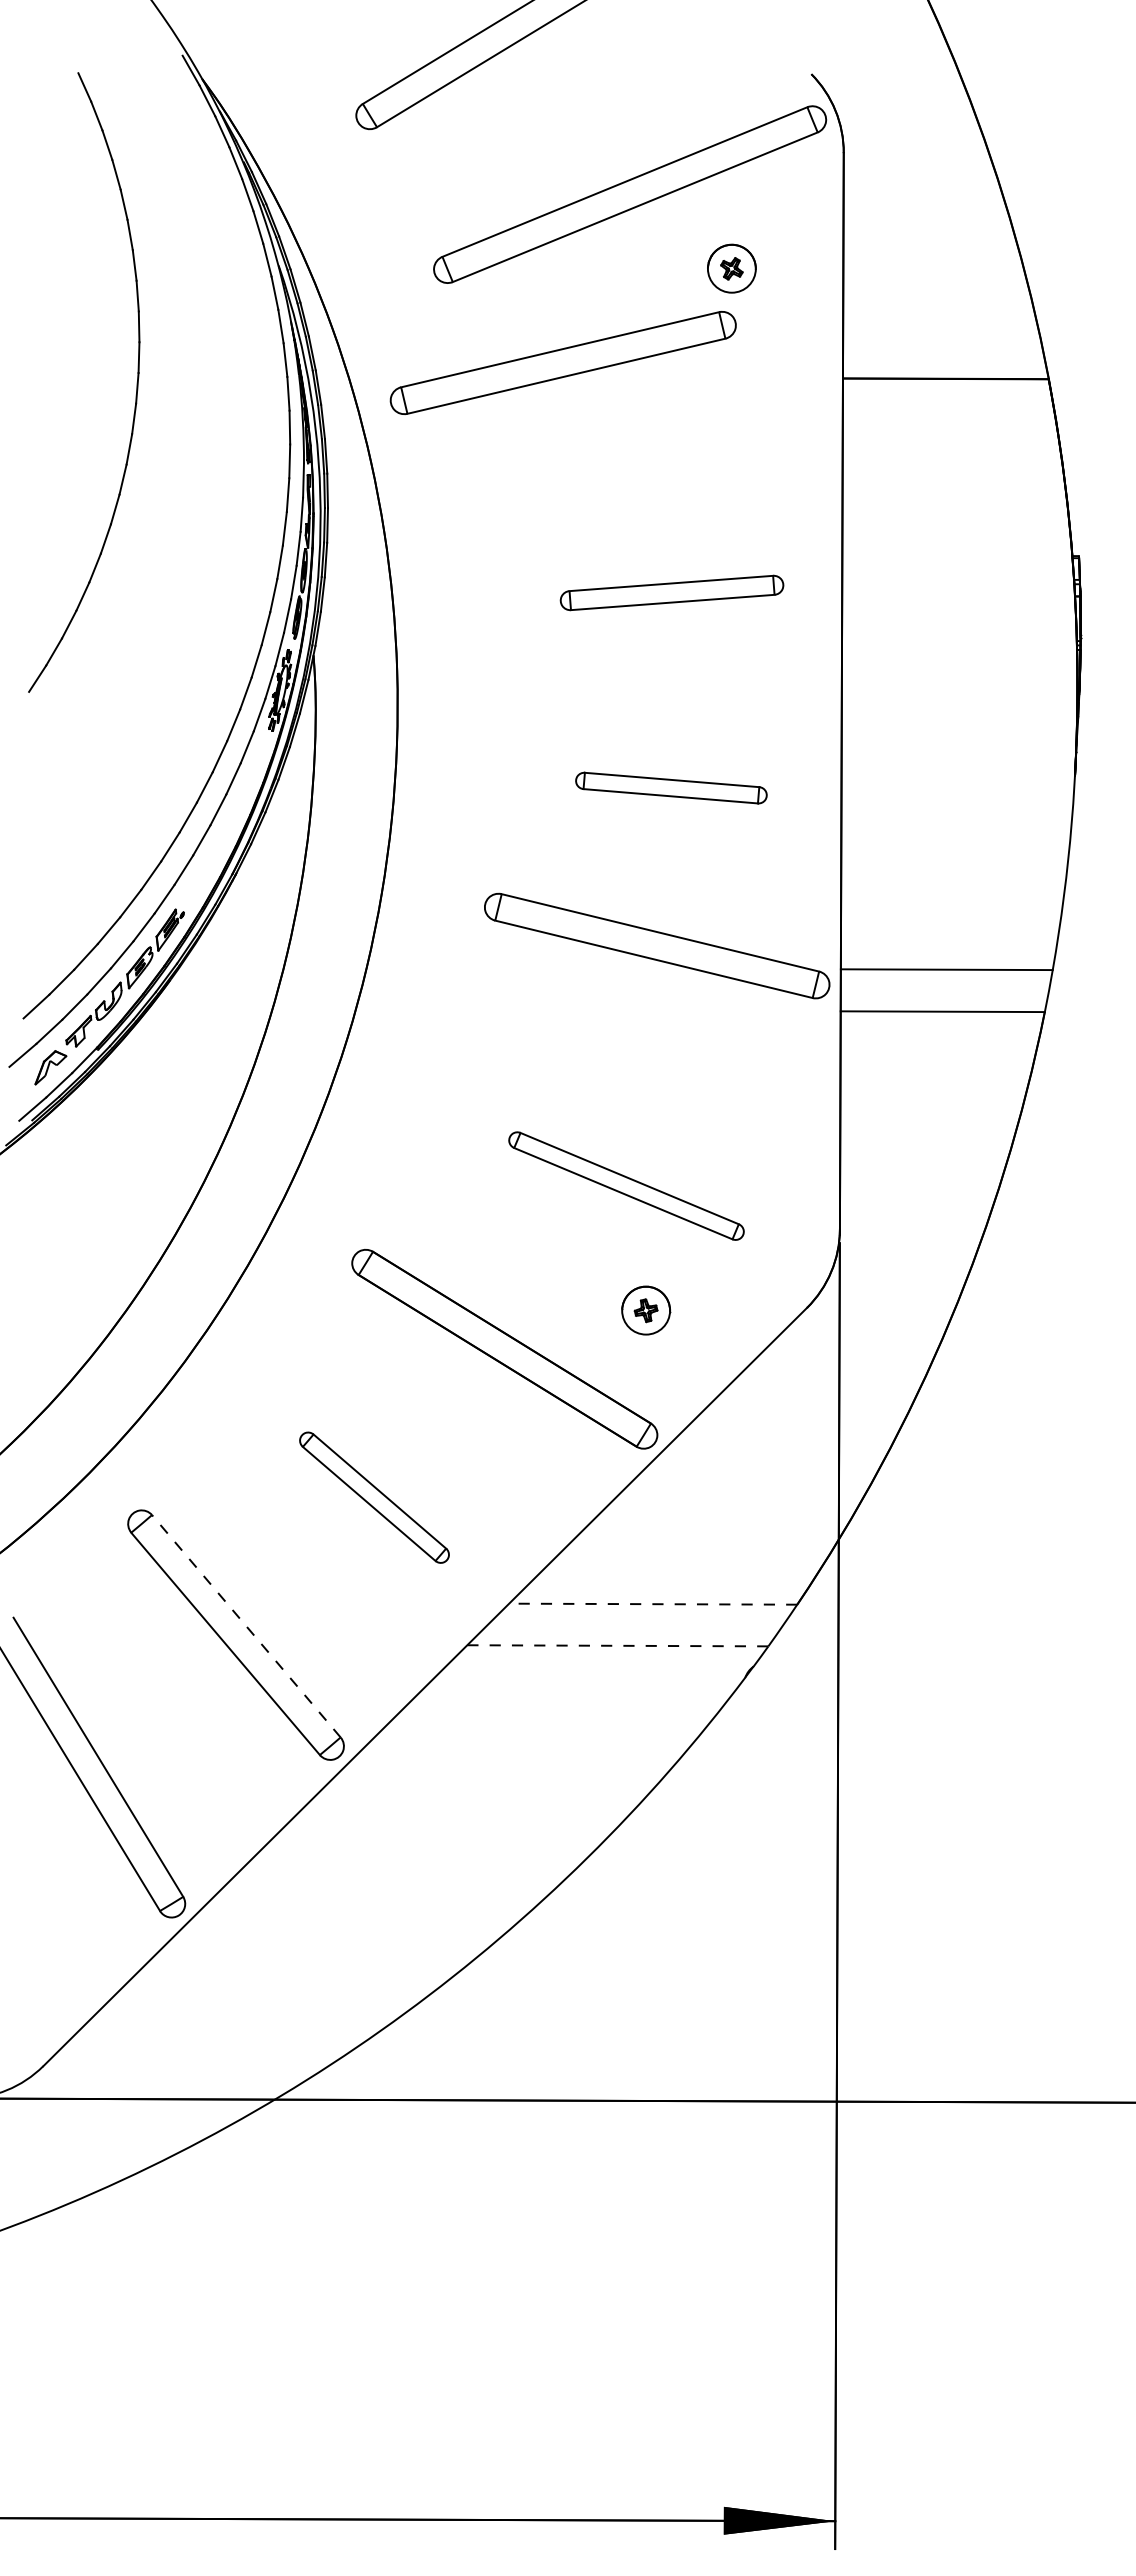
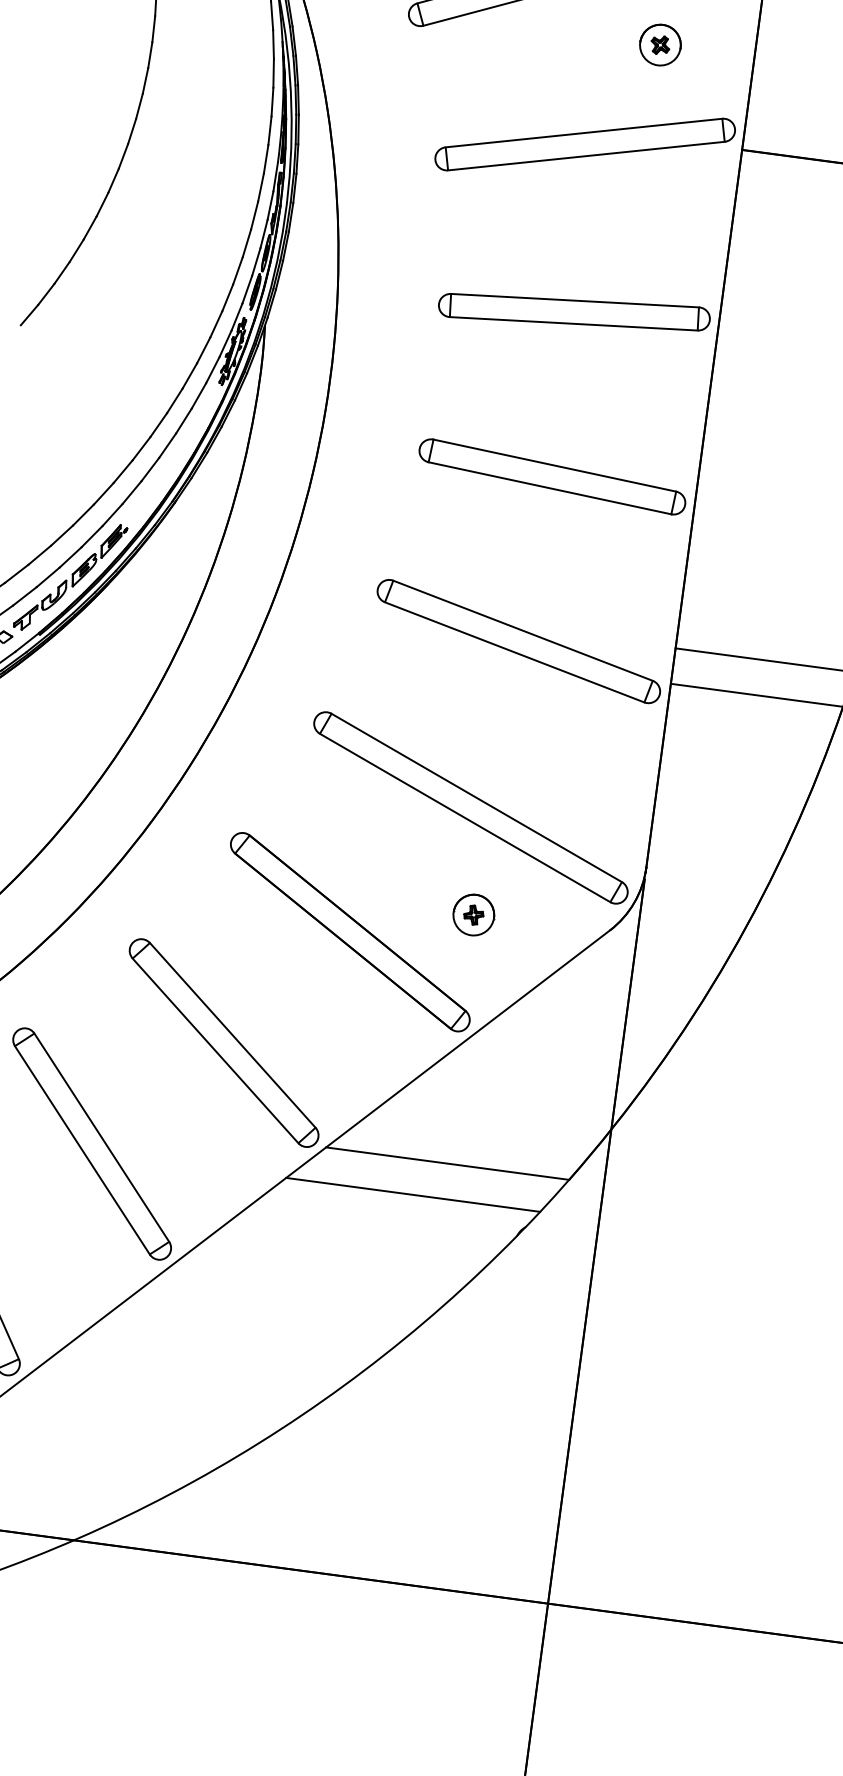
part: (562, 362) -> (584, 144), moved
part: (671, 592) -> (573, 311), size x1.43
part: (671, 787) -> (552, 476), size x1.67
part: (657, 945) -> (519, 641), moved
part: (626, 1185) -> (470, 807), size x1.67
part: (374, 1497) -> (224, 1043), size x1.67
line: (652, 1604) -> (447, 1163), dashed -> solid
line: (246, 1626) -> (101, 1137), dashed -> solid
line: (617, 1645) -> (412, 1194), dashed -> solid

